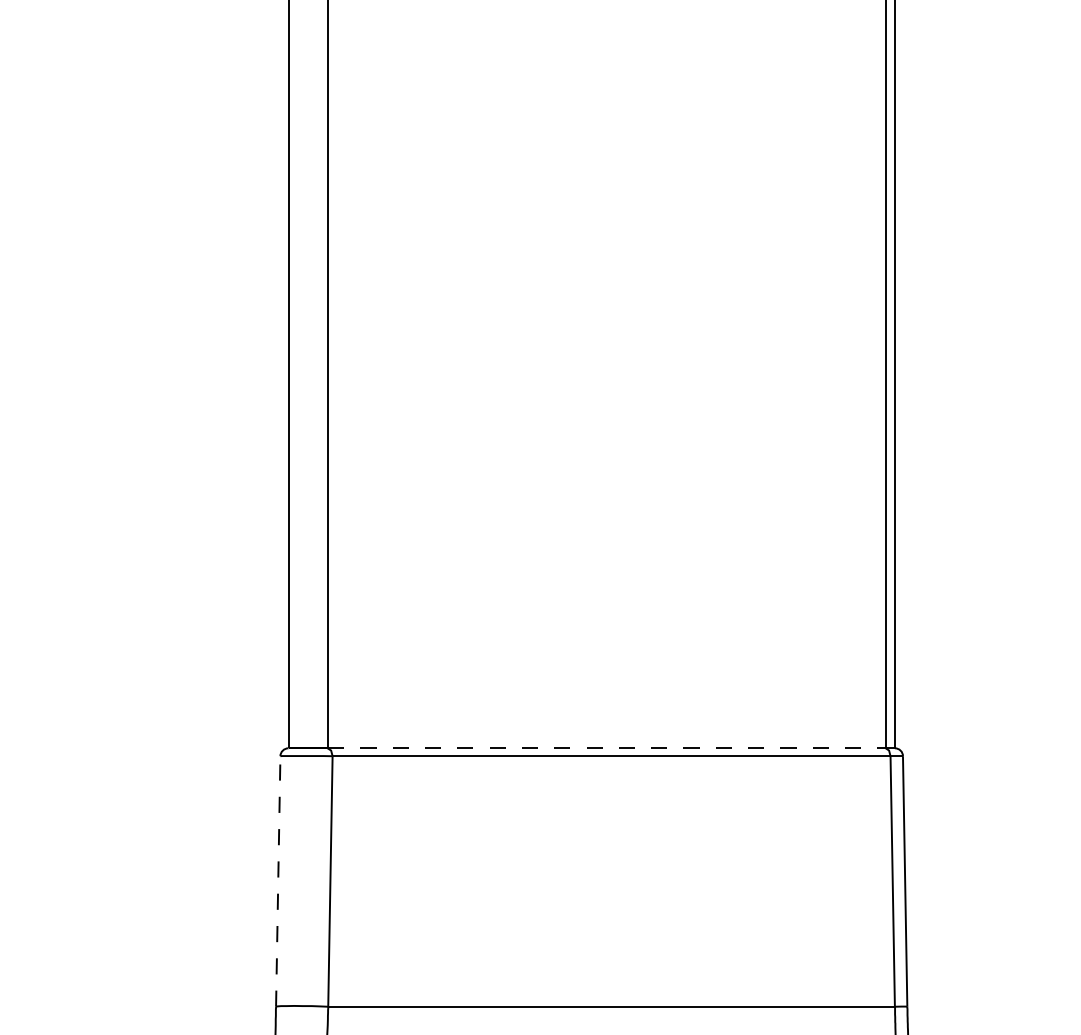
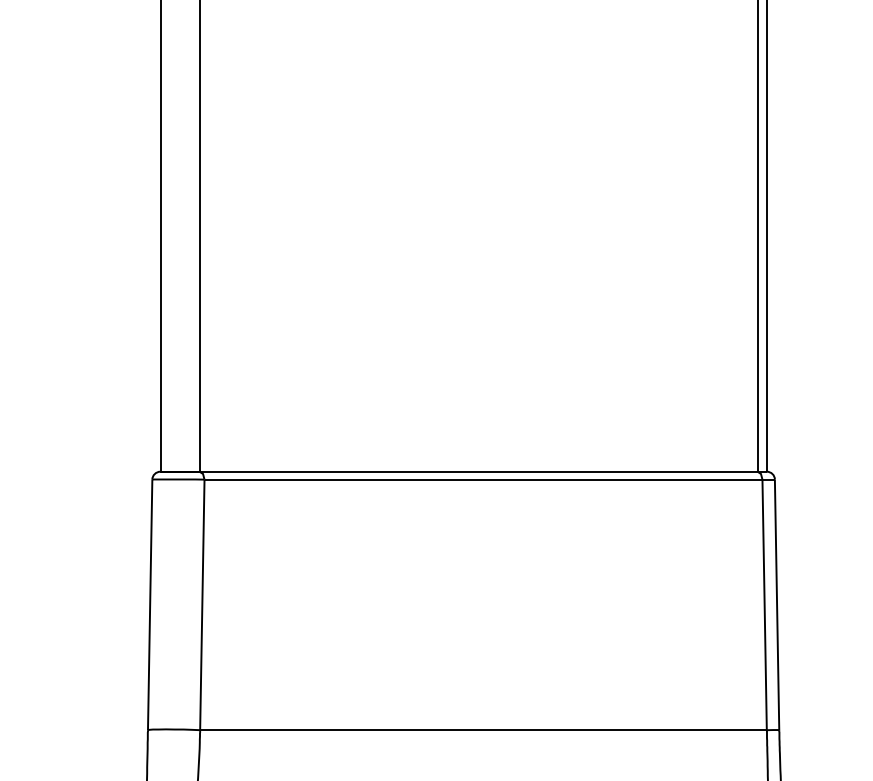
line: (607, 748) -> (479, 471), dashed -> solid
line: (278, 880) -> (150, 603), dashed -> solid

